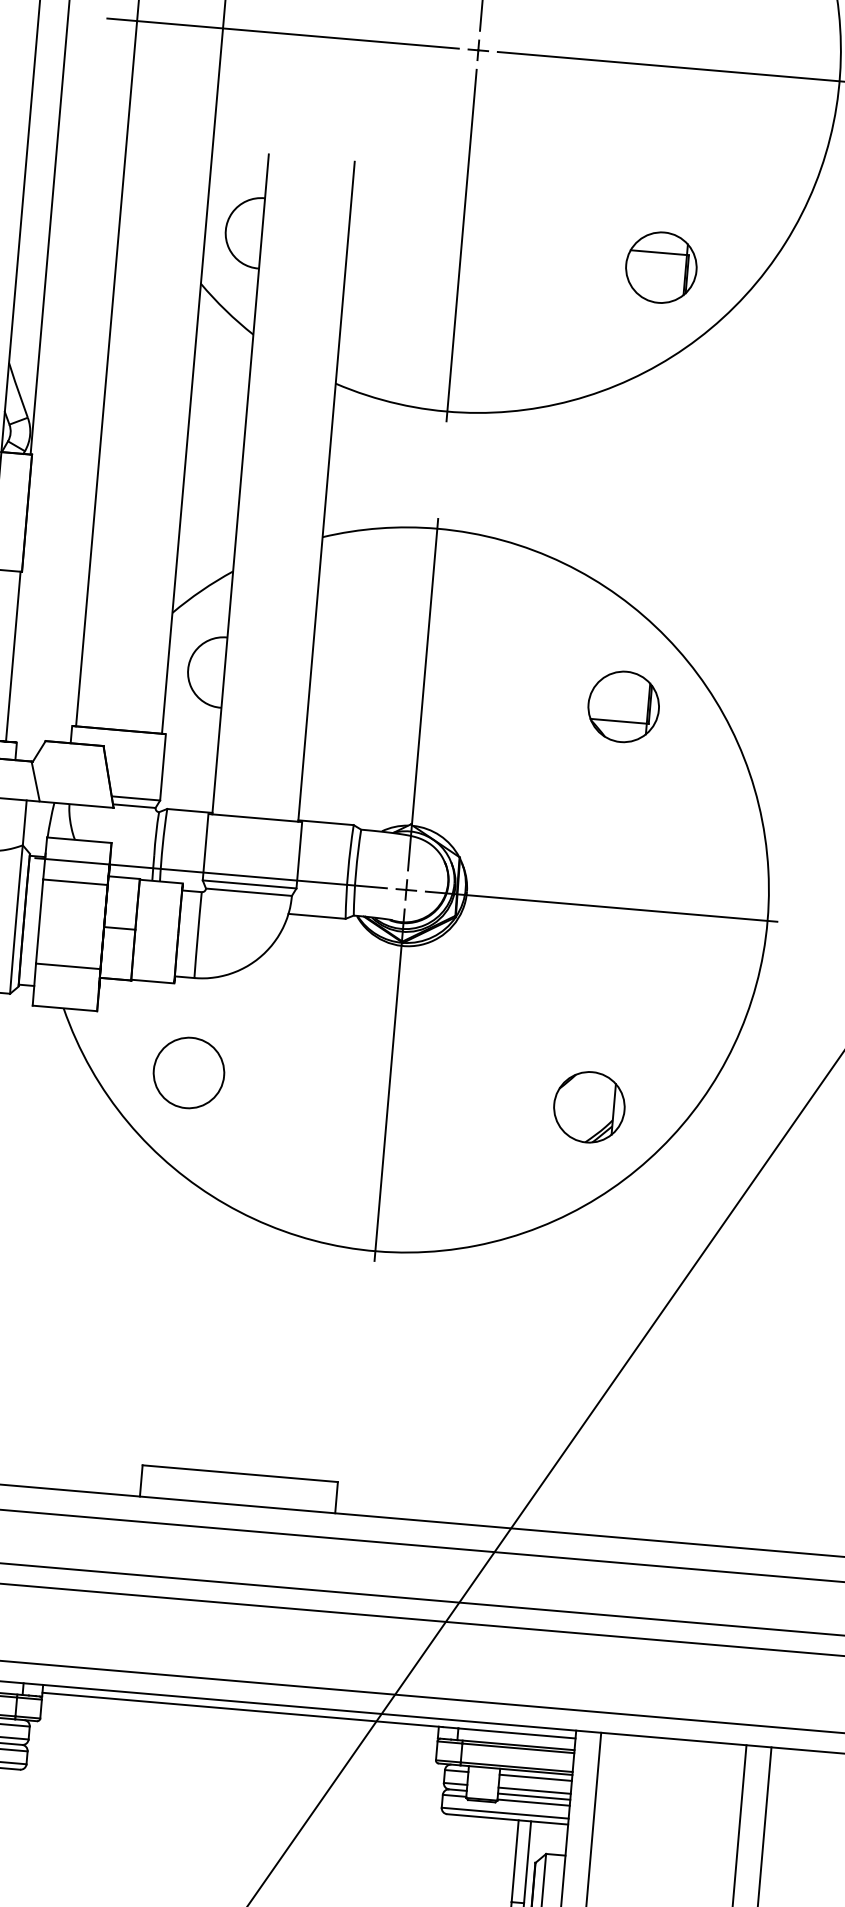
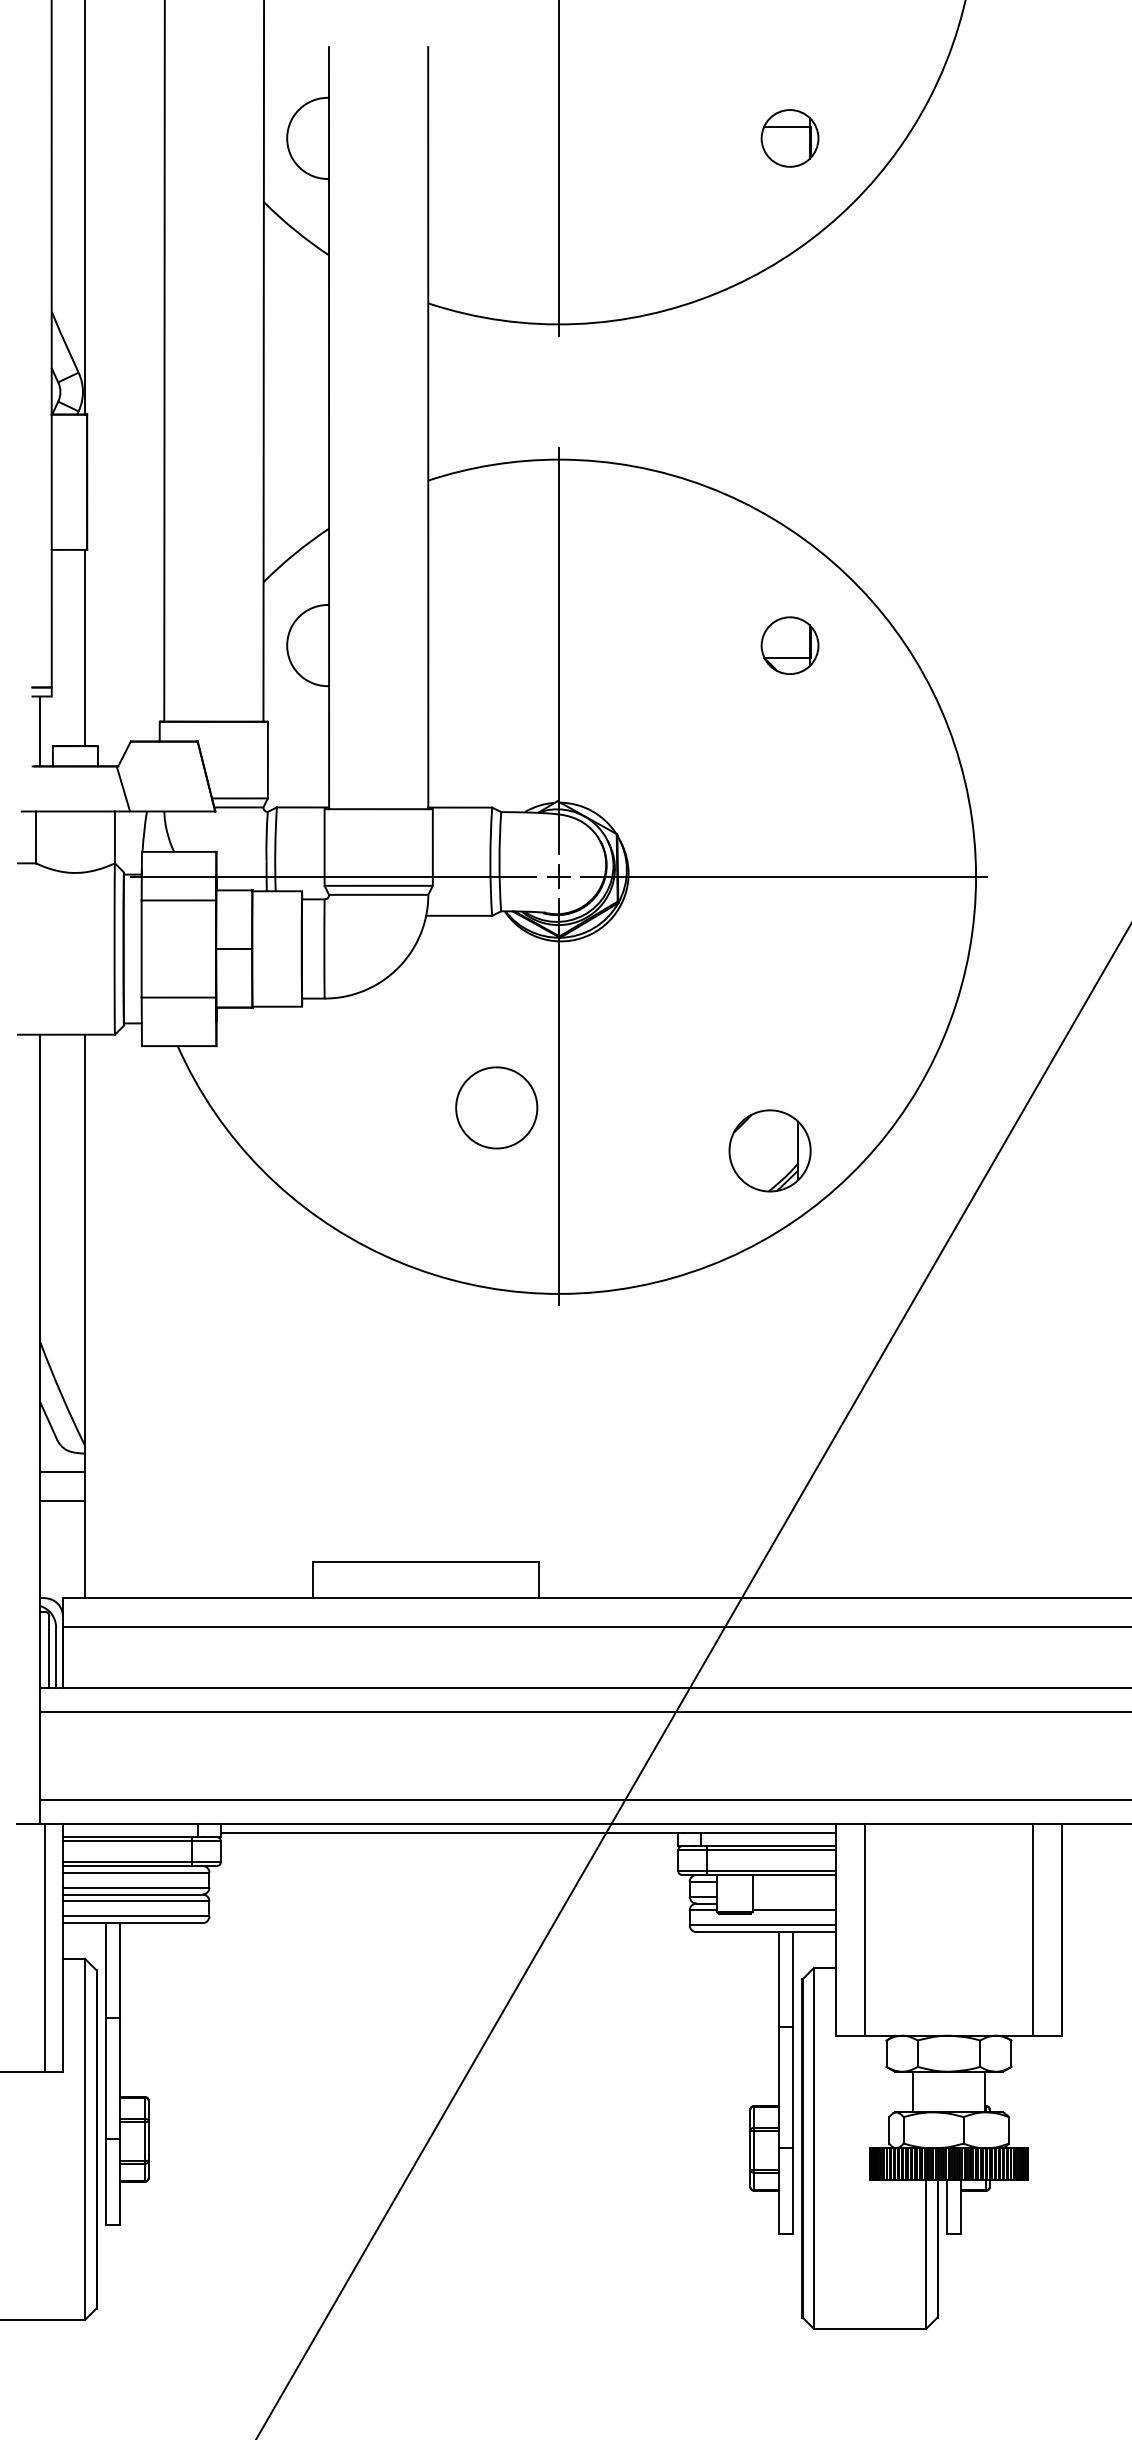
part: (660, 267) -> (789, 138), size x0.7
part: (623, 706) -> (789, 645), size x0.7
circle: (188, 1072) -> (496, 1107), moved
part: (588, 1106) -> (769, 1150), moved
line: (535, 1777) -> (794, 1881), removed
line: (534, 1790) -> (794, 1896), removed
line: (534, 1796) -> (794, 1903), removed

